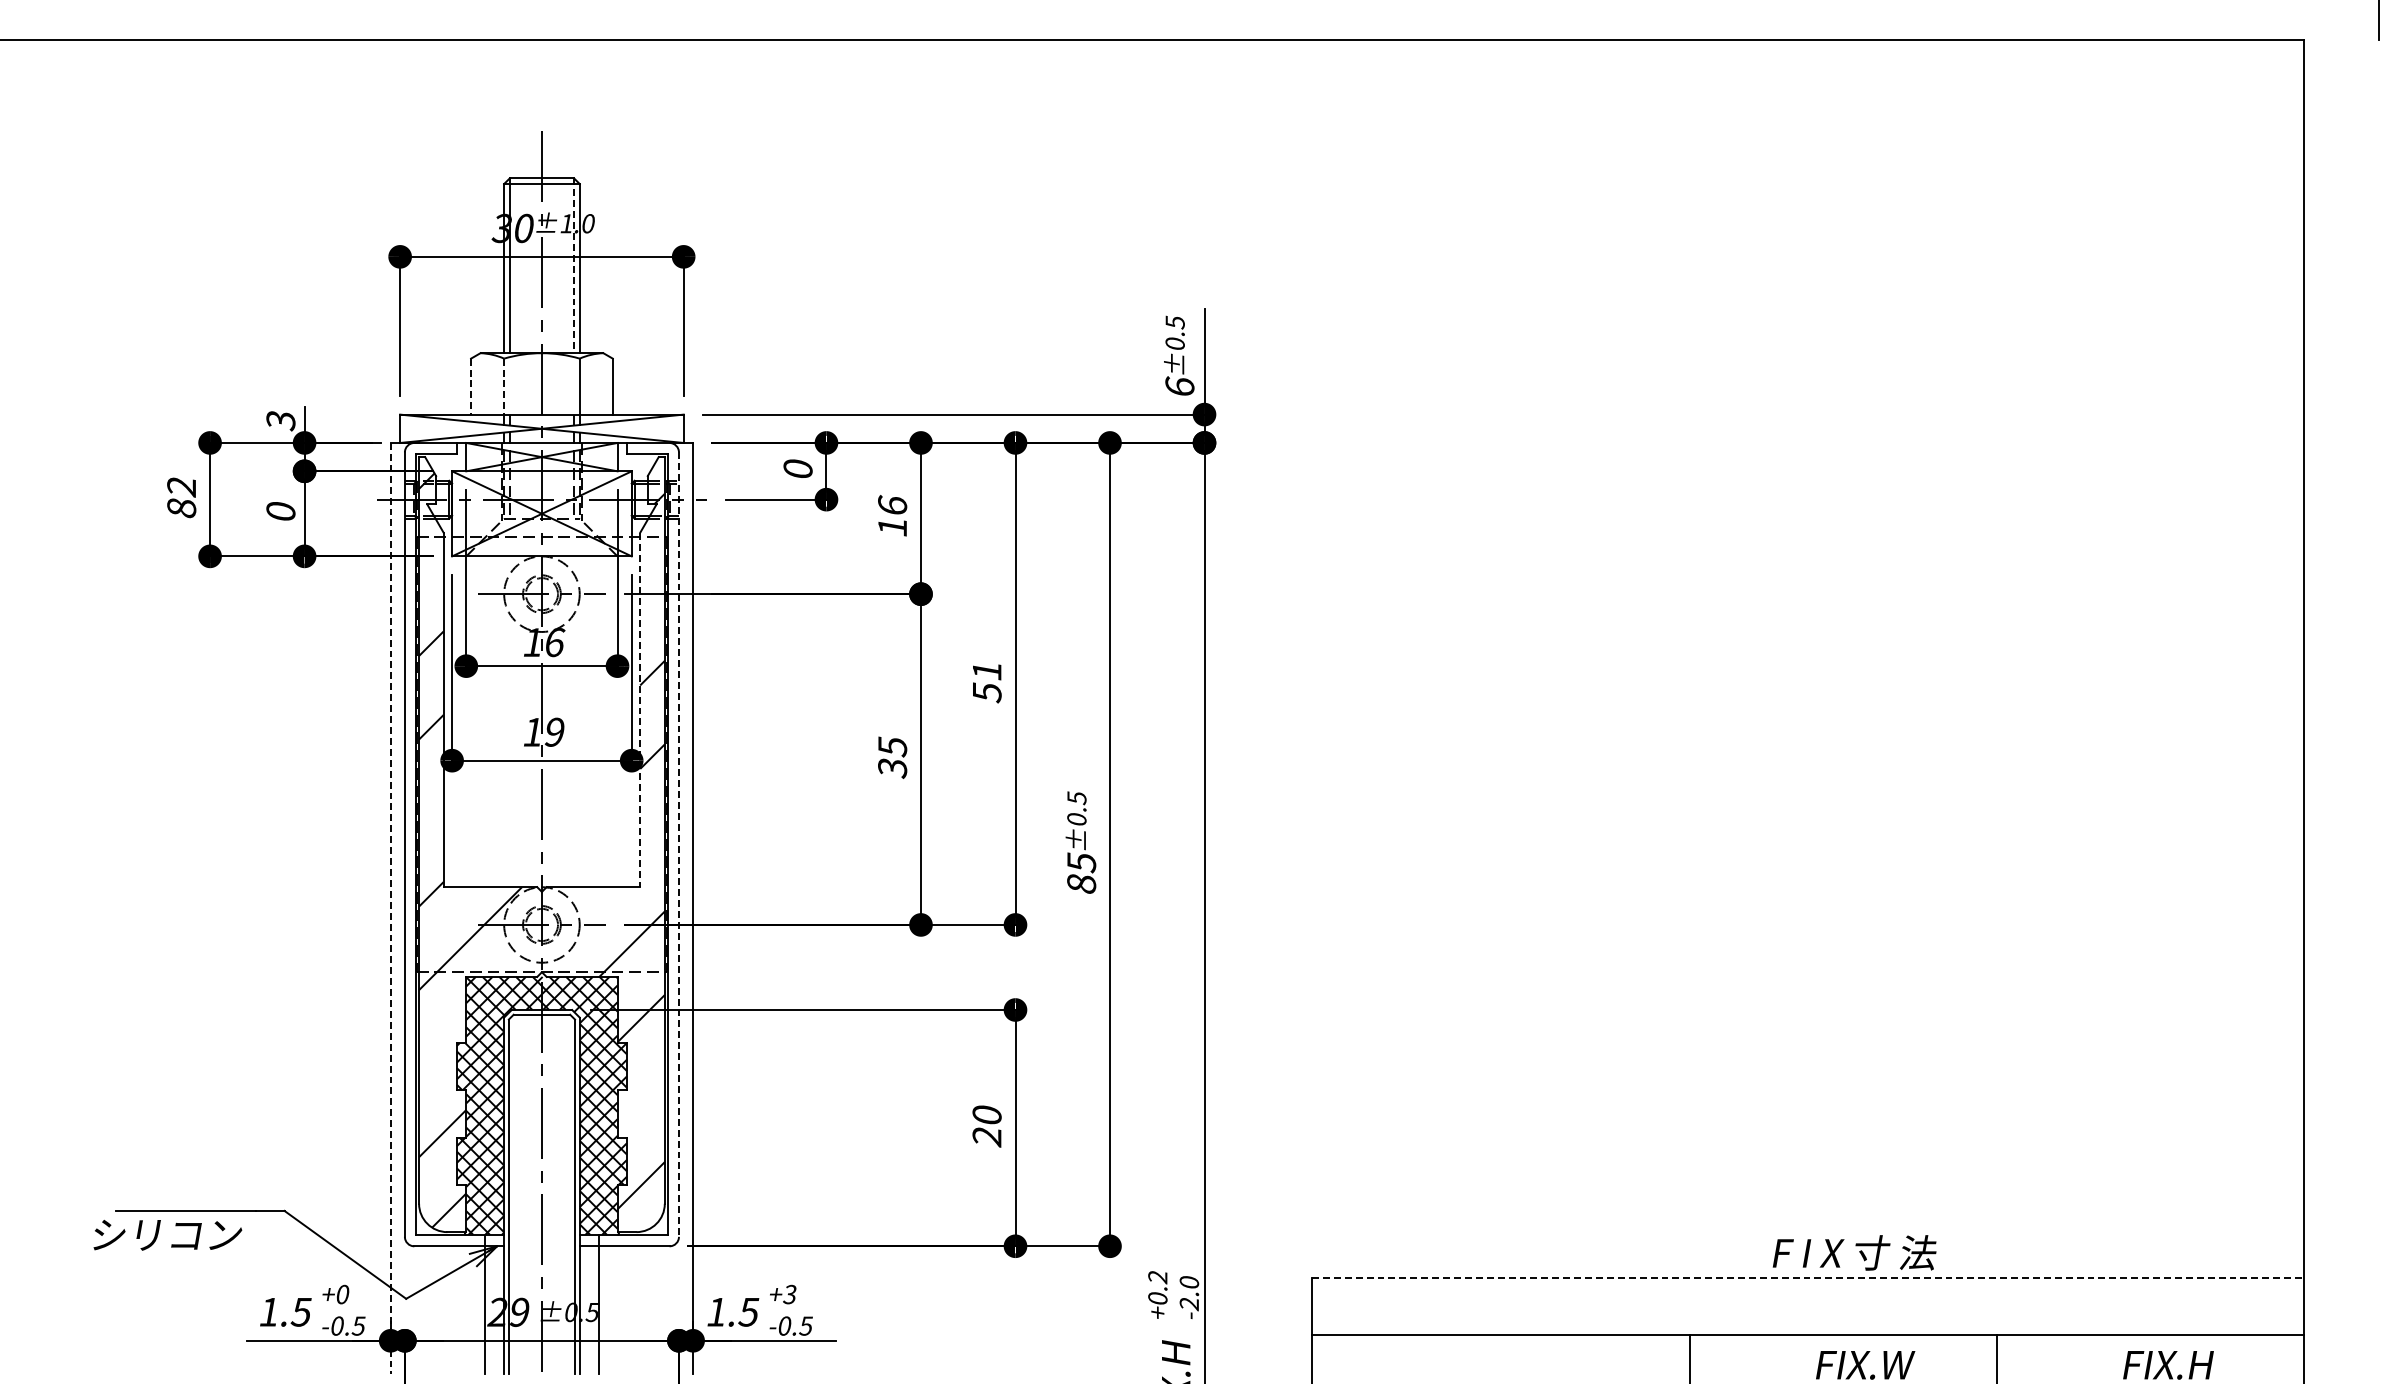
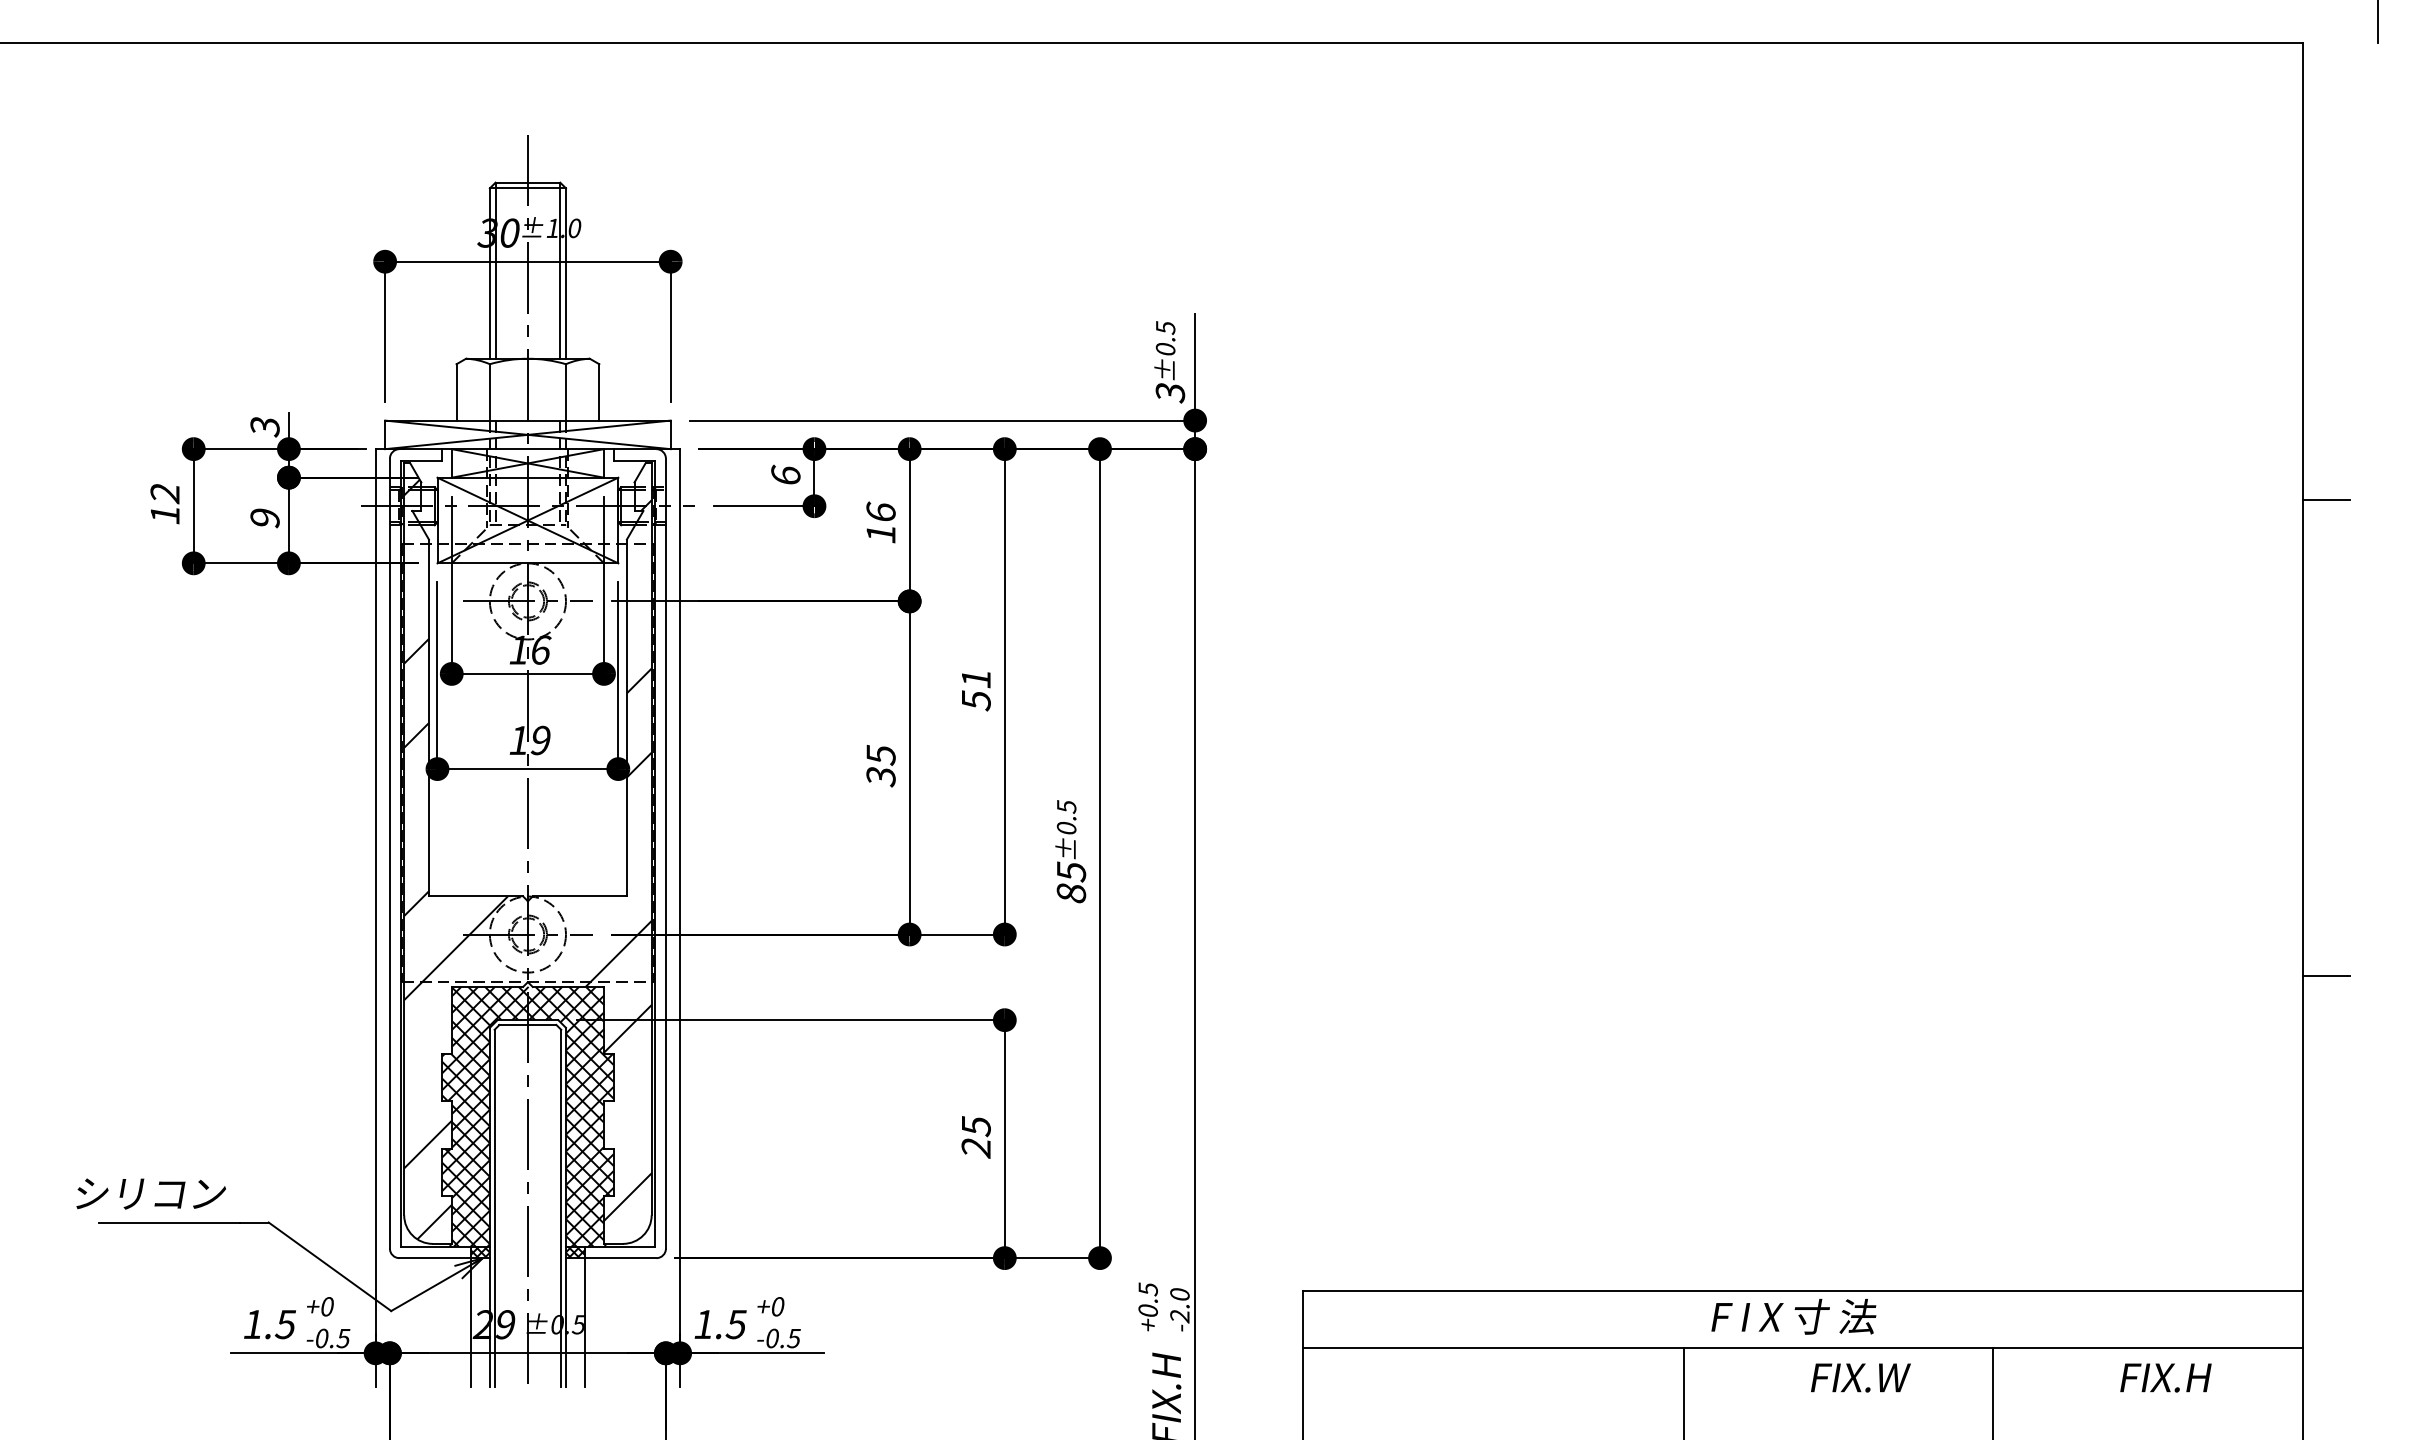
line: (574, 266) -> (560, 271), dashed -> solid
line: (471, 386) -> (456, 392), dashed -> solid
line: (503, 386) -> (489, 392), dashed -> solid
text: (1180, 386) -> (1170, 392), 6 -> 3
text: (797, 468) -> (785, 474), 0 -> 6
line: (2327, 492) -> (2326, 499), added
text: (181, 507) -> (164, 514), 82 -> 12
text: (280, 511) -> (264, 518), 0 -> 9
line: (639, 710) -> (626, 718), dashed -> solid
line: (678, 844) -> (665, 853), dashed -> solid
line: (390, 908) -> (375, 917), dashed -> solid
line: (2327, 965) -> (2326, 975), added
text: (986, 1115) -> (975, 1126), 20 -> 25
text: (167, 1234) -> (150, 1193), moved
hatch: (493, 1240) -> (479, 1252), added
hatch: (589, 1240) -> (575, 1252), added
text: (1854, 1252) -> (1793, 1316), moved
text: (1157, 1277) -> (1147, 1289), +0.2 -> +0.5
line: (1808, 1278) -> (1803, 1290), dashed -> solid
text: (789, 1294) -> (777, 1306), +3 -> +0

